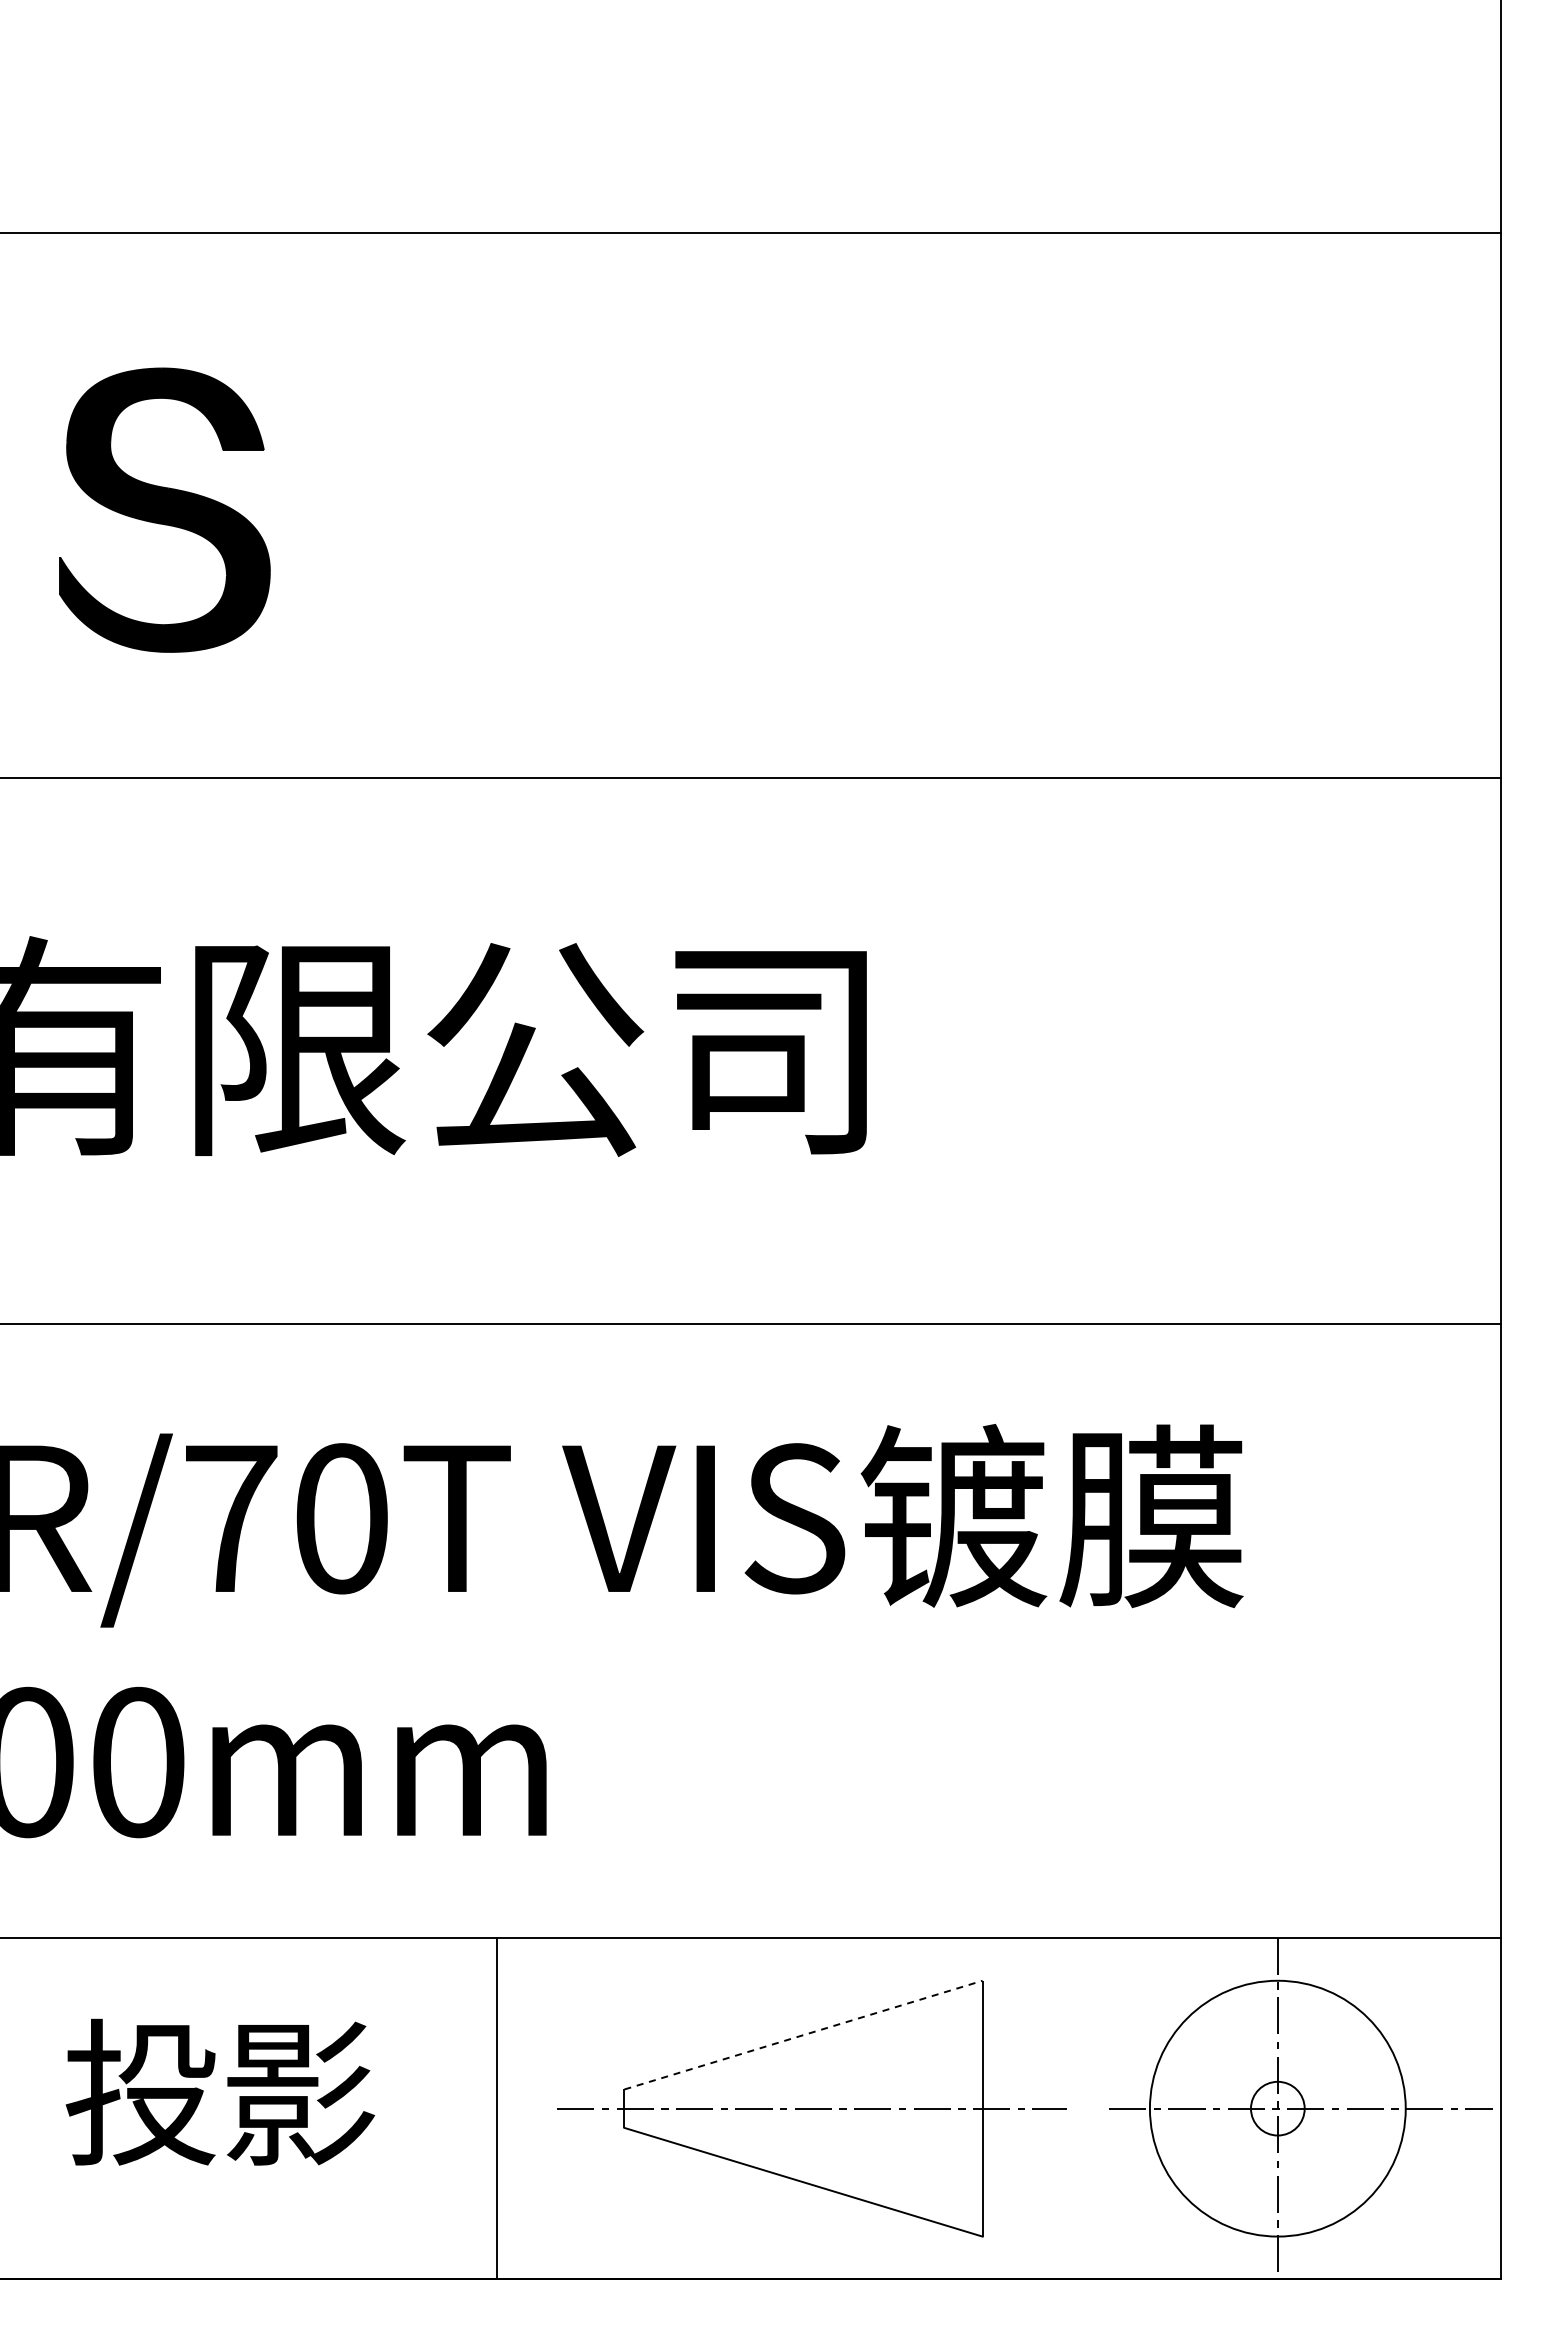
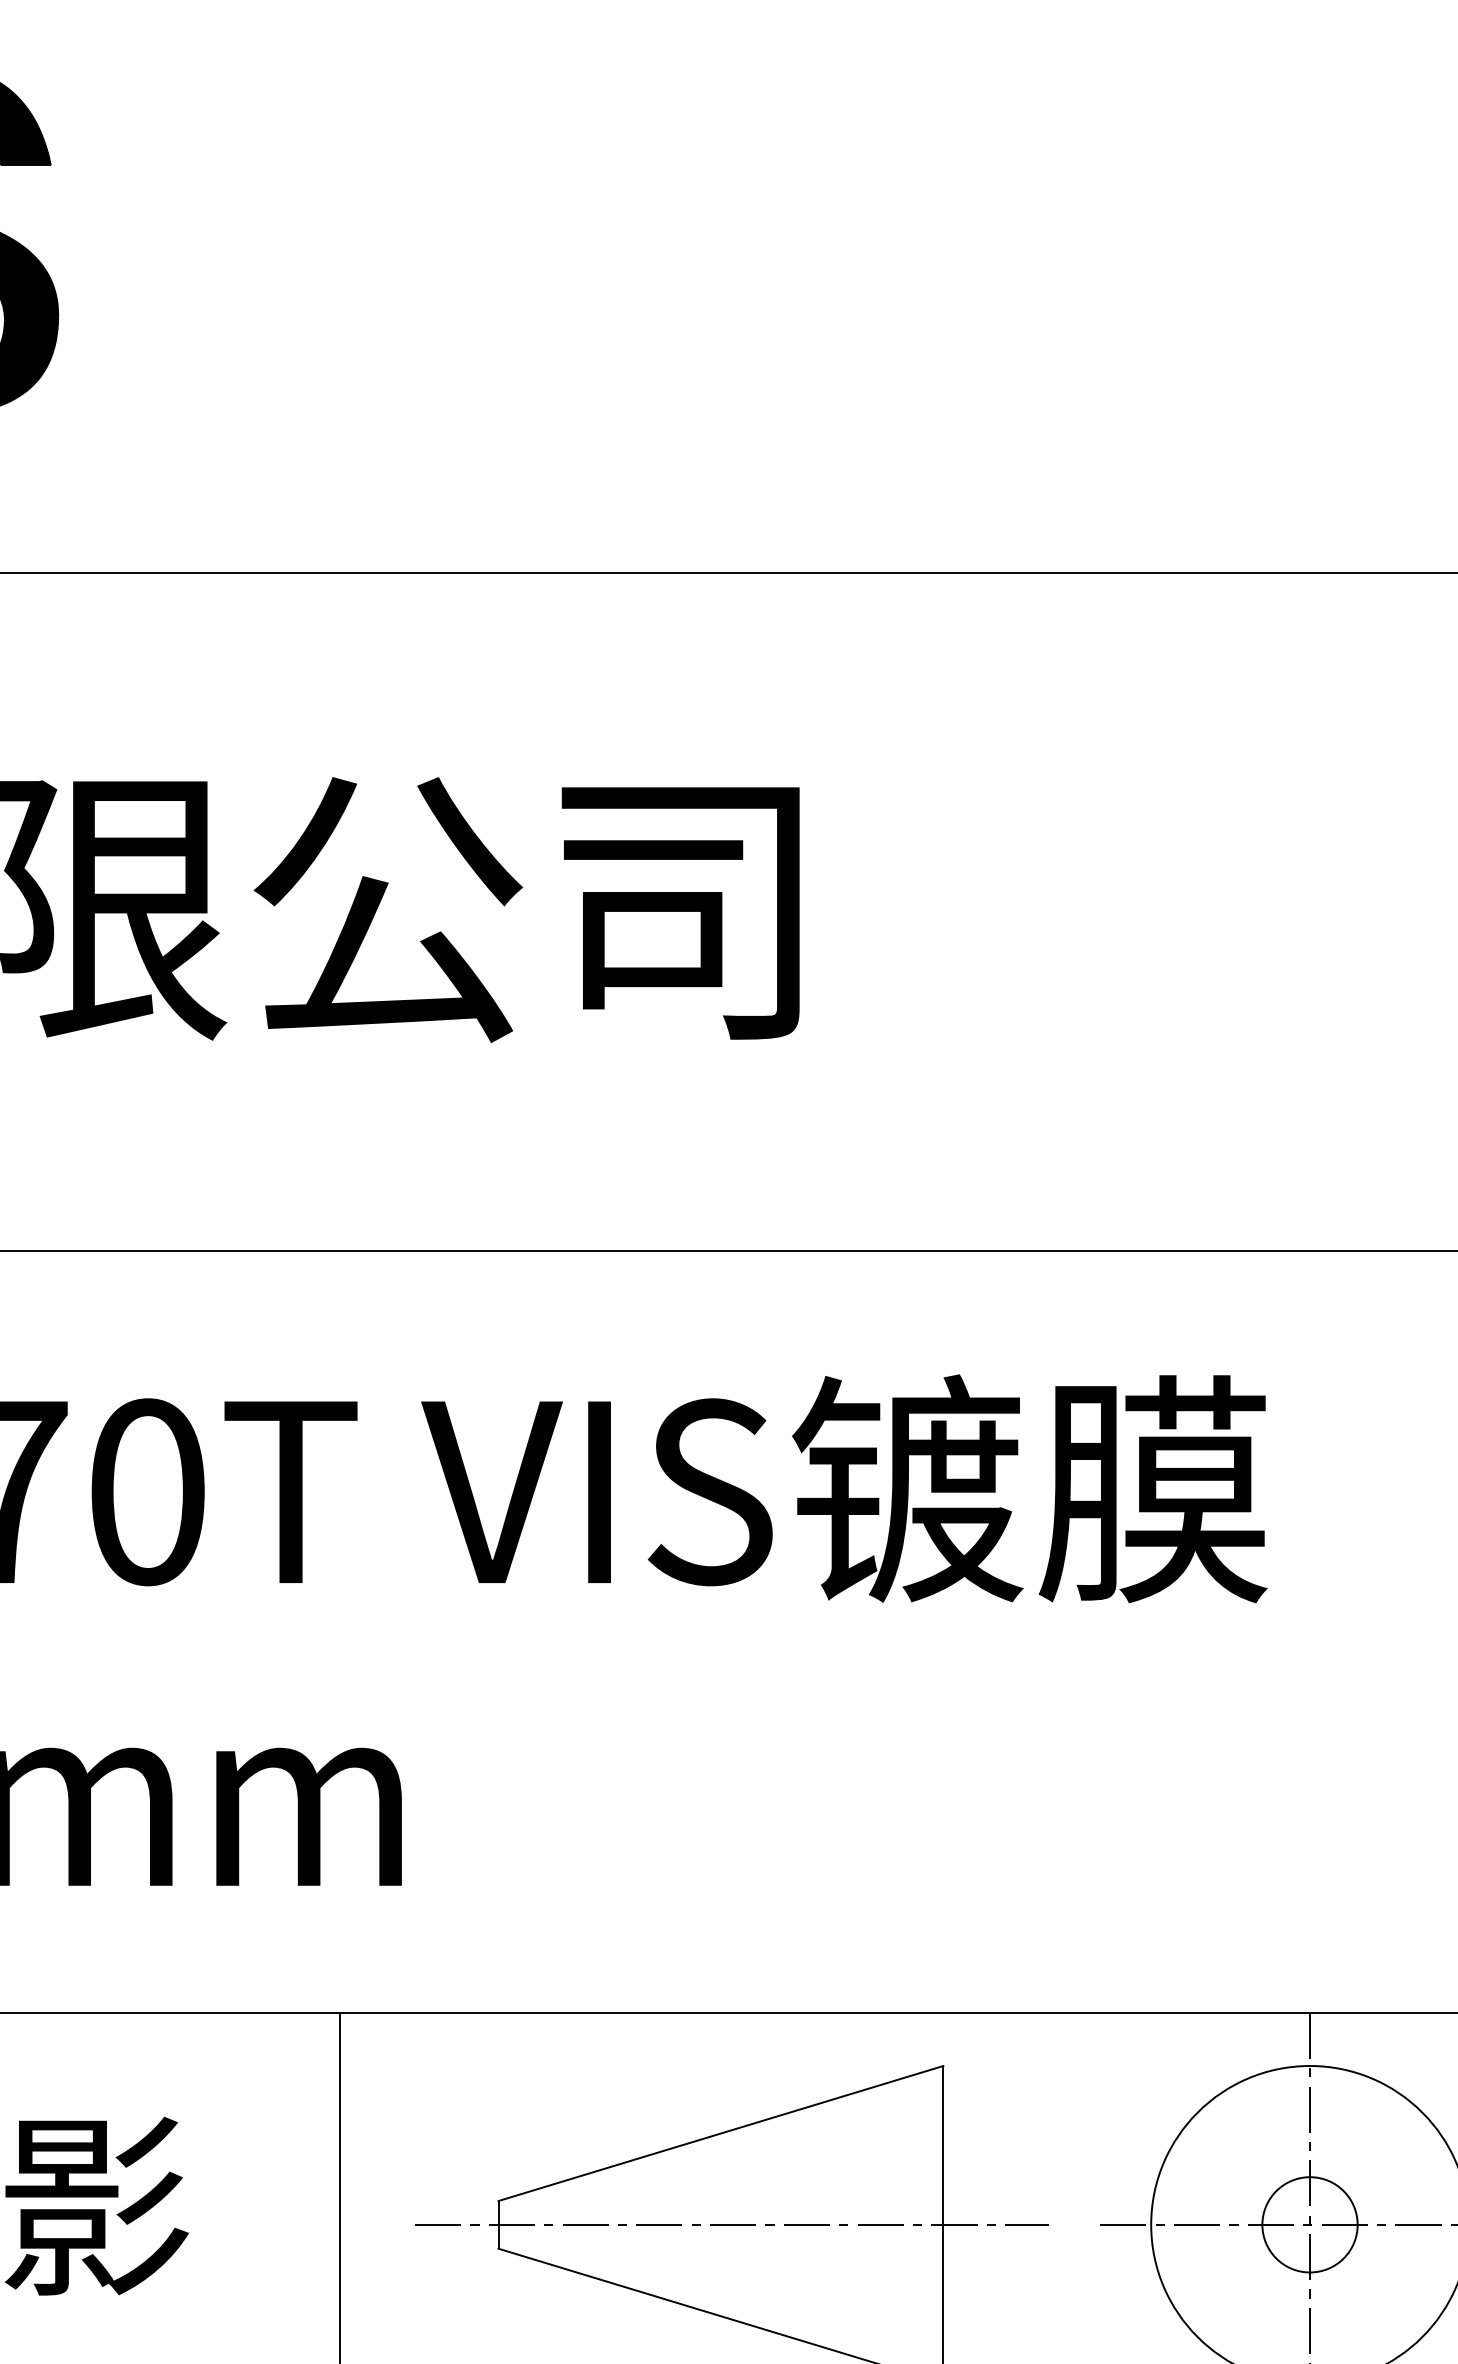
line: (804, 2034) -> (722, 2132), dashed -> solid
circle: (1277, 2108) -> (1309, 2224), size x1.43

